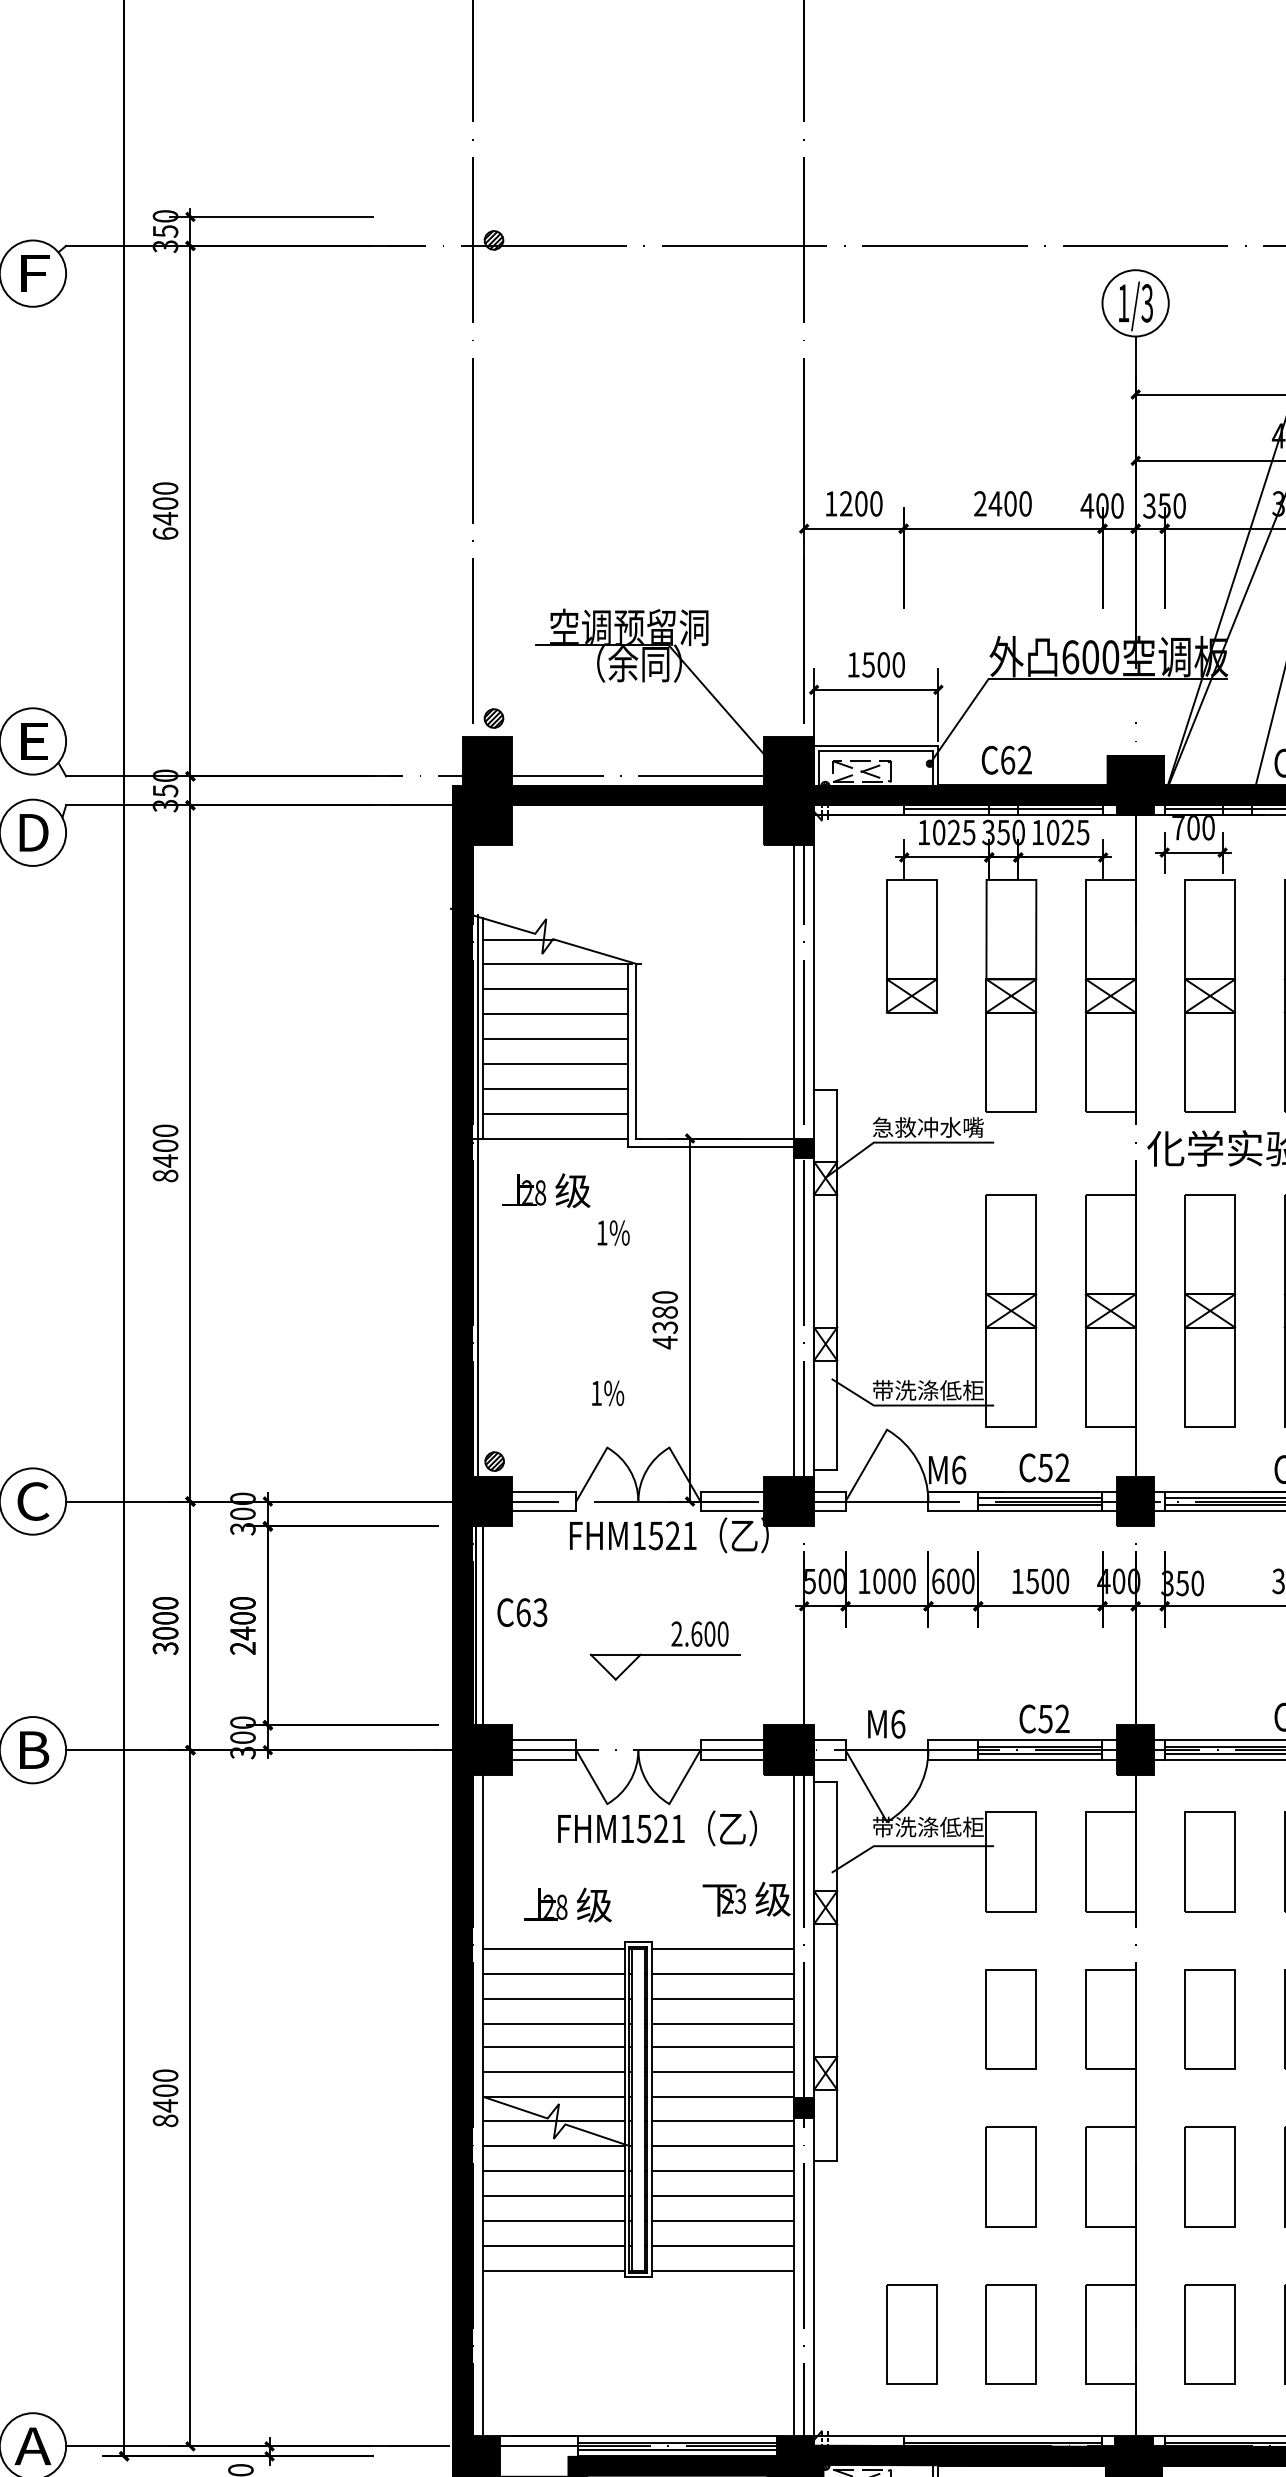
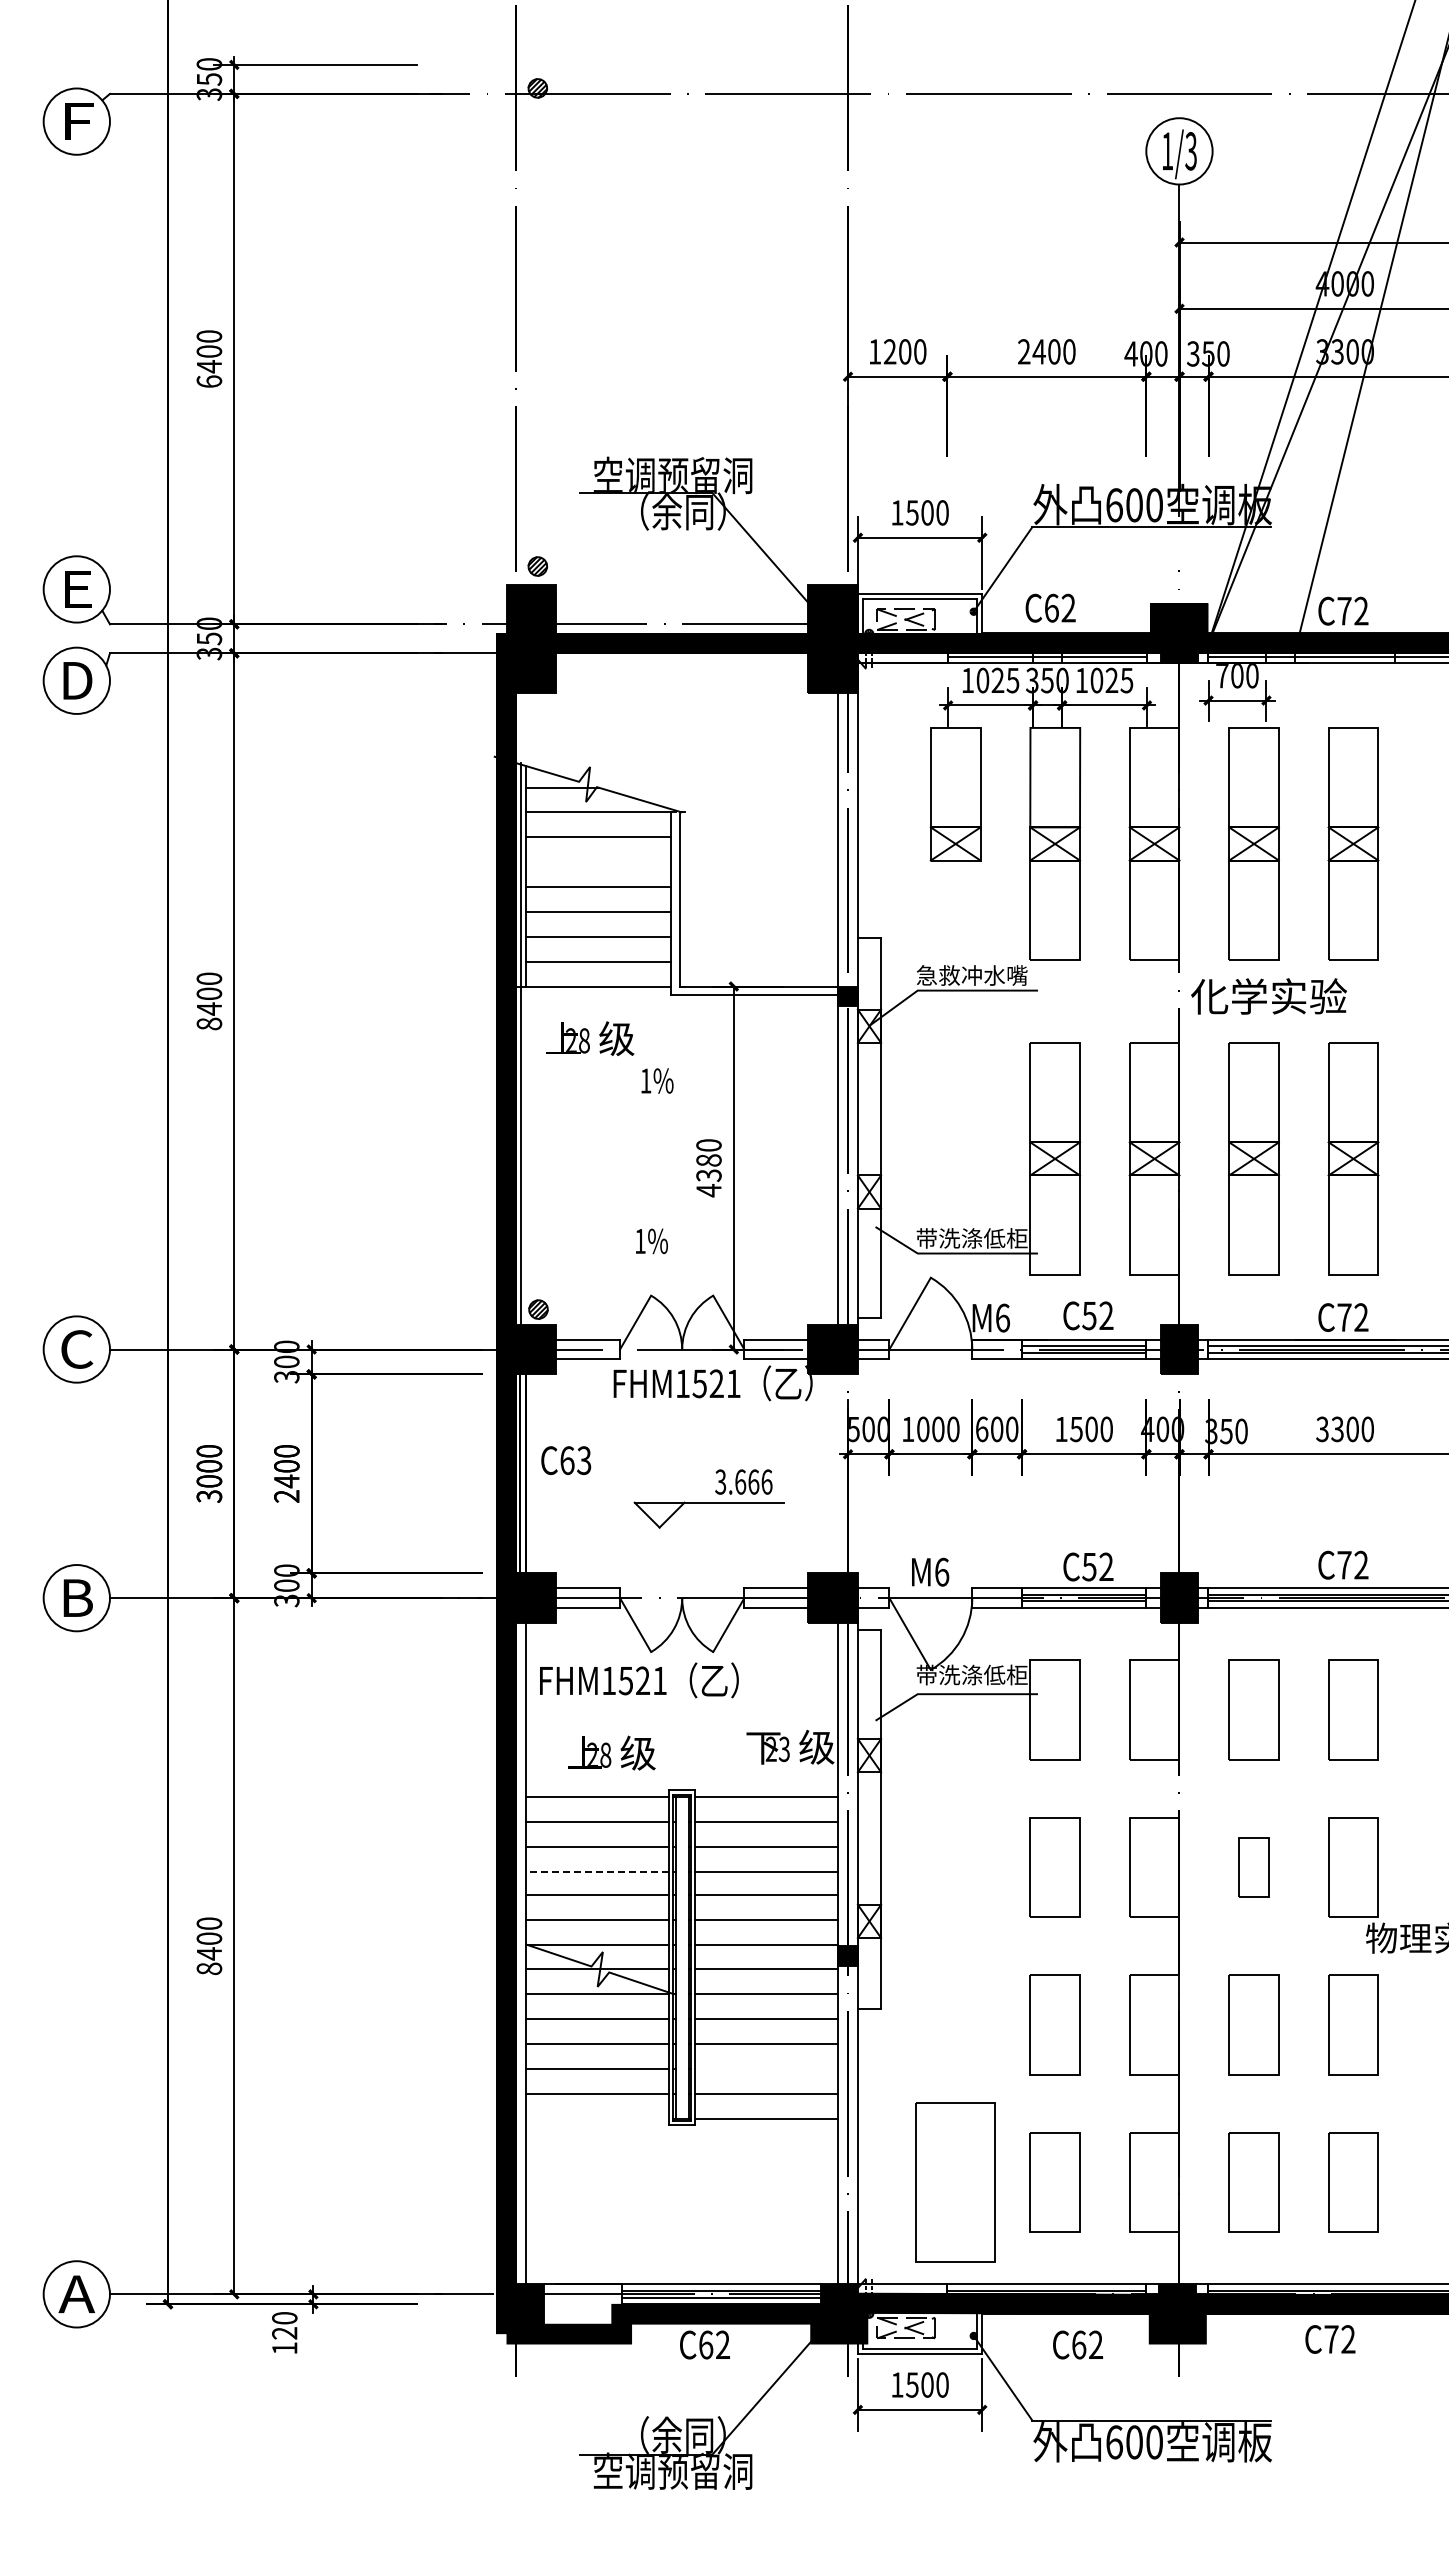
line: (554, 1014) -> (598, 862), removed
text: (699, 1633) -> (743, 1481), 2.600 -> 3.666
text: (657, 1828) -> (639, 1680), moved
part: (1209, 2019) -> (1253, 1867), size x0.6
line: (553, 2023) -> (597, 1871), solid -> dashed
line: (722, 2220) -> (766, 2068), removed
line: (553, 2270) -> (597, 2118), removed
part: (911, 2334) -> (955, 2182), size x1.6

